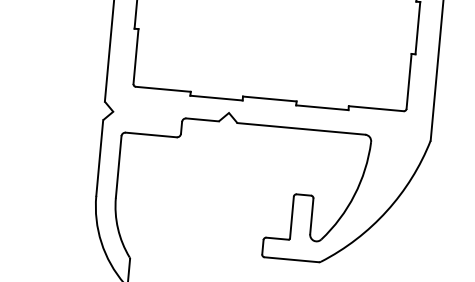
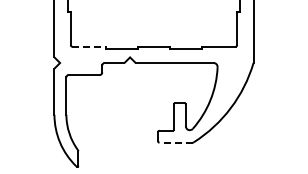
line: (164, 89) -> (89, 46), solid -> dashed
line: (292, 259) -> (176, 142), solid -> dashed

